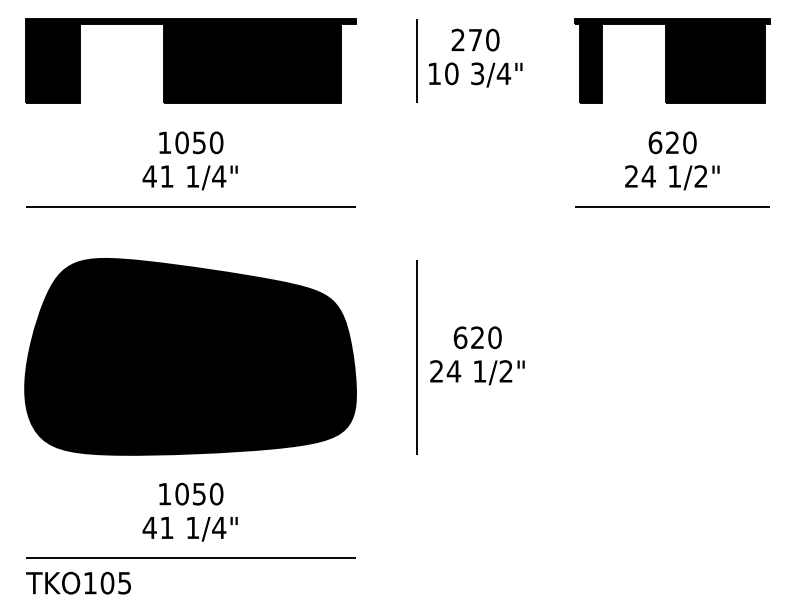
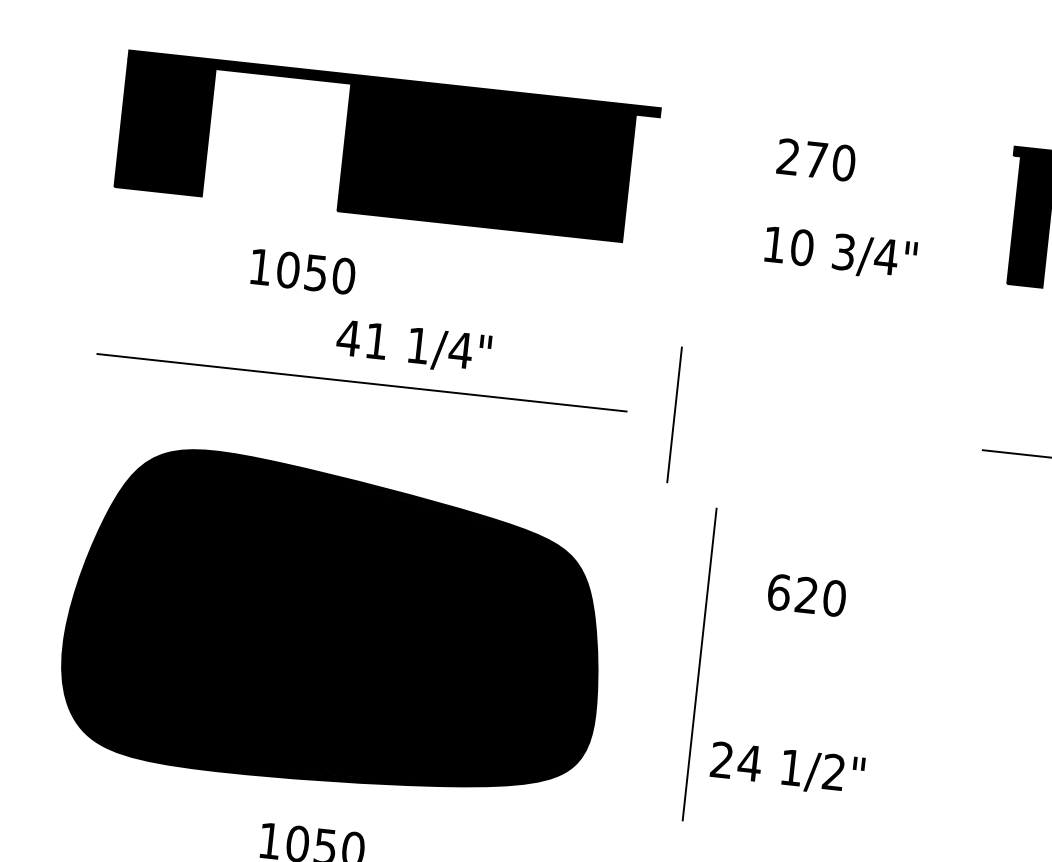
text: (475, 39) -> (816, 158), moved
line: (416, 60) -> (674, 414), moved
text: (475, 74) -> (840, 252), moved
text: (191, 142) -> (303, 271), moved
text: (189, 177) -> (412, 346), moved
text: (477, 337) -> (806, 594), moved
text: (477, 372) -> (787, 768), moved

